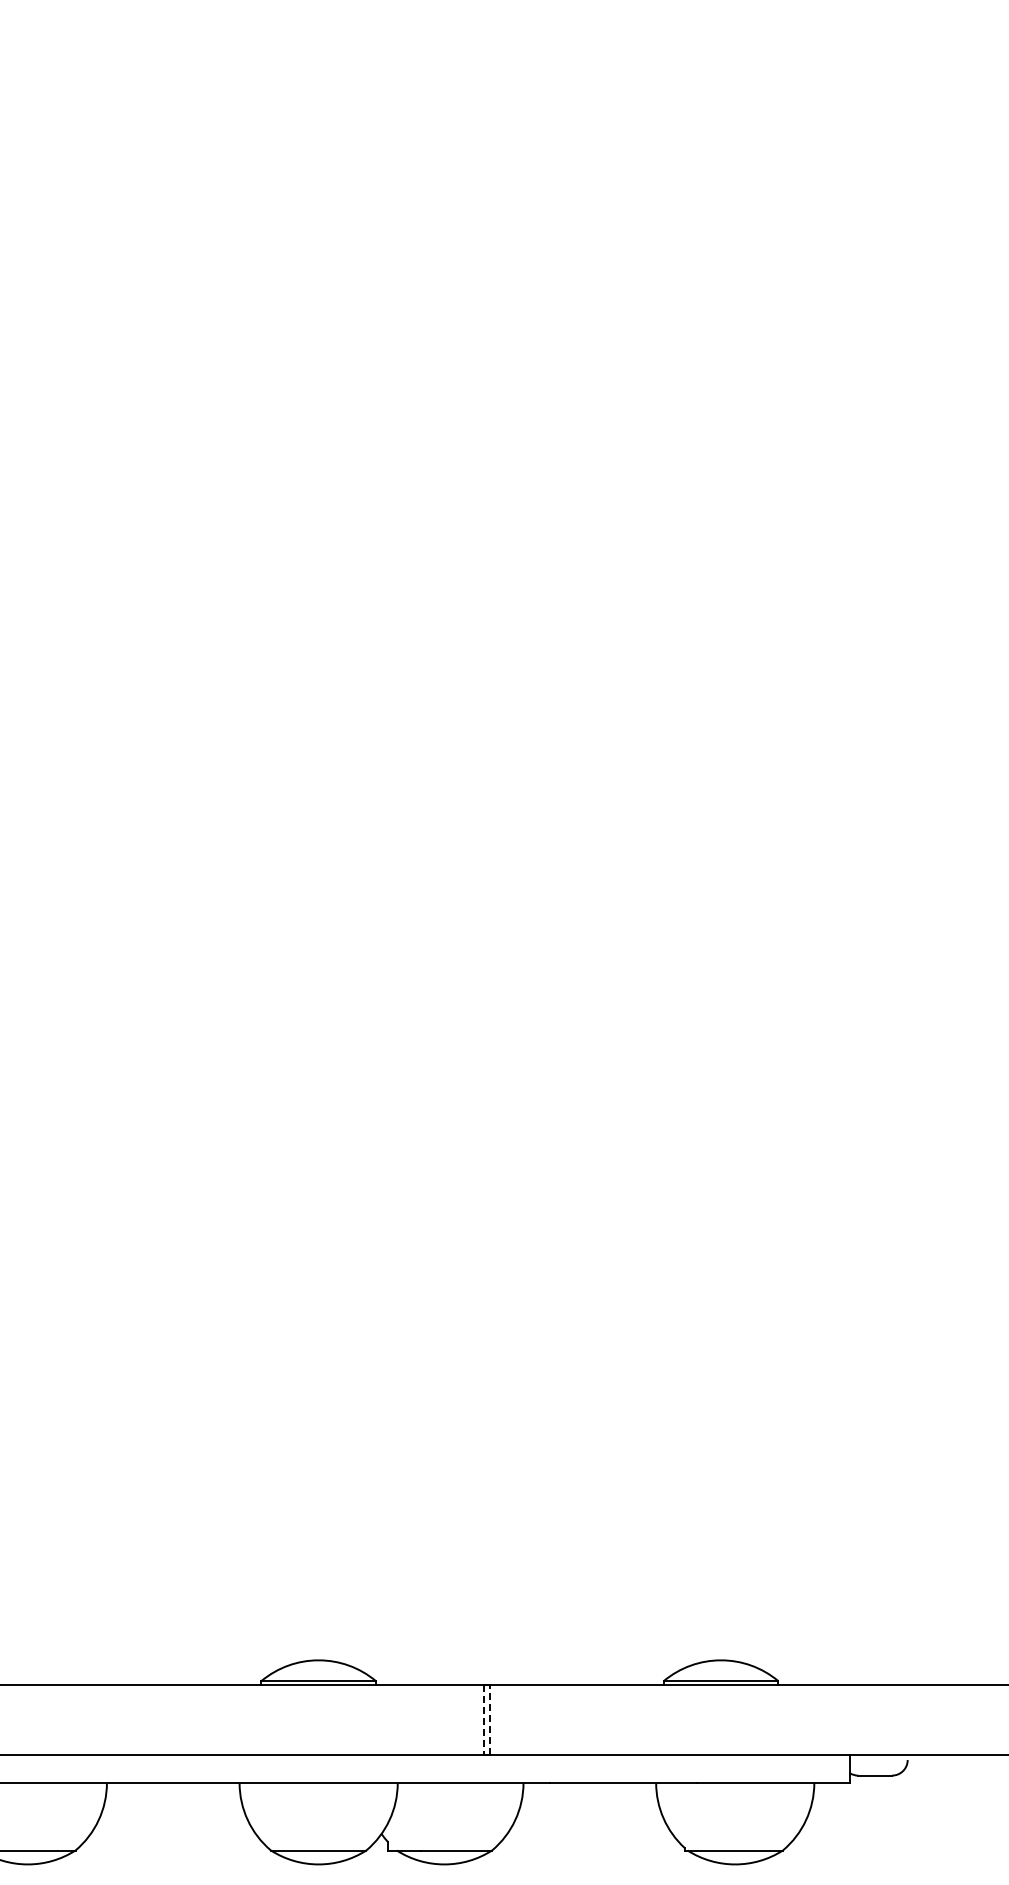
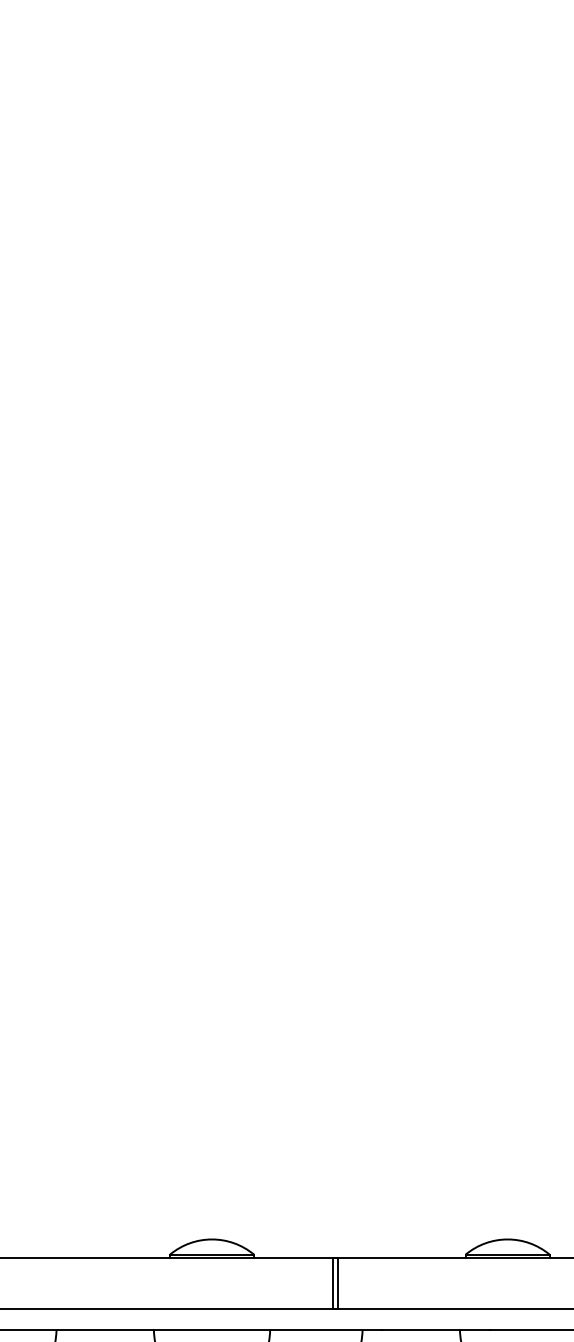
line: (483, 1720) -> (333, 1283), dashed -> solid
line: (490, 1720) -> (338, 1283), dashed -> solid

